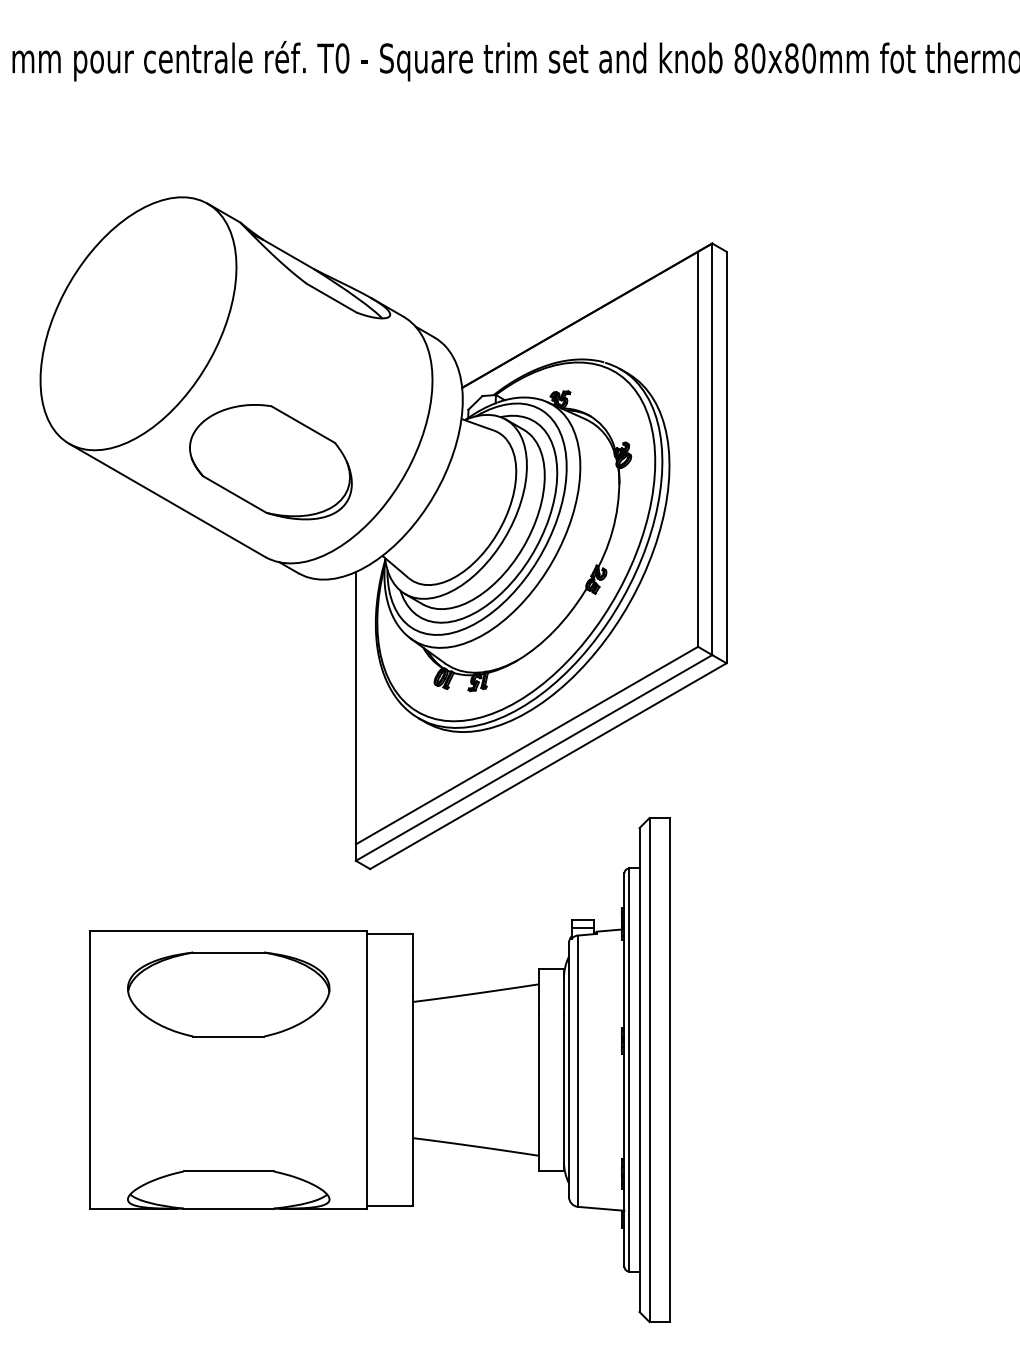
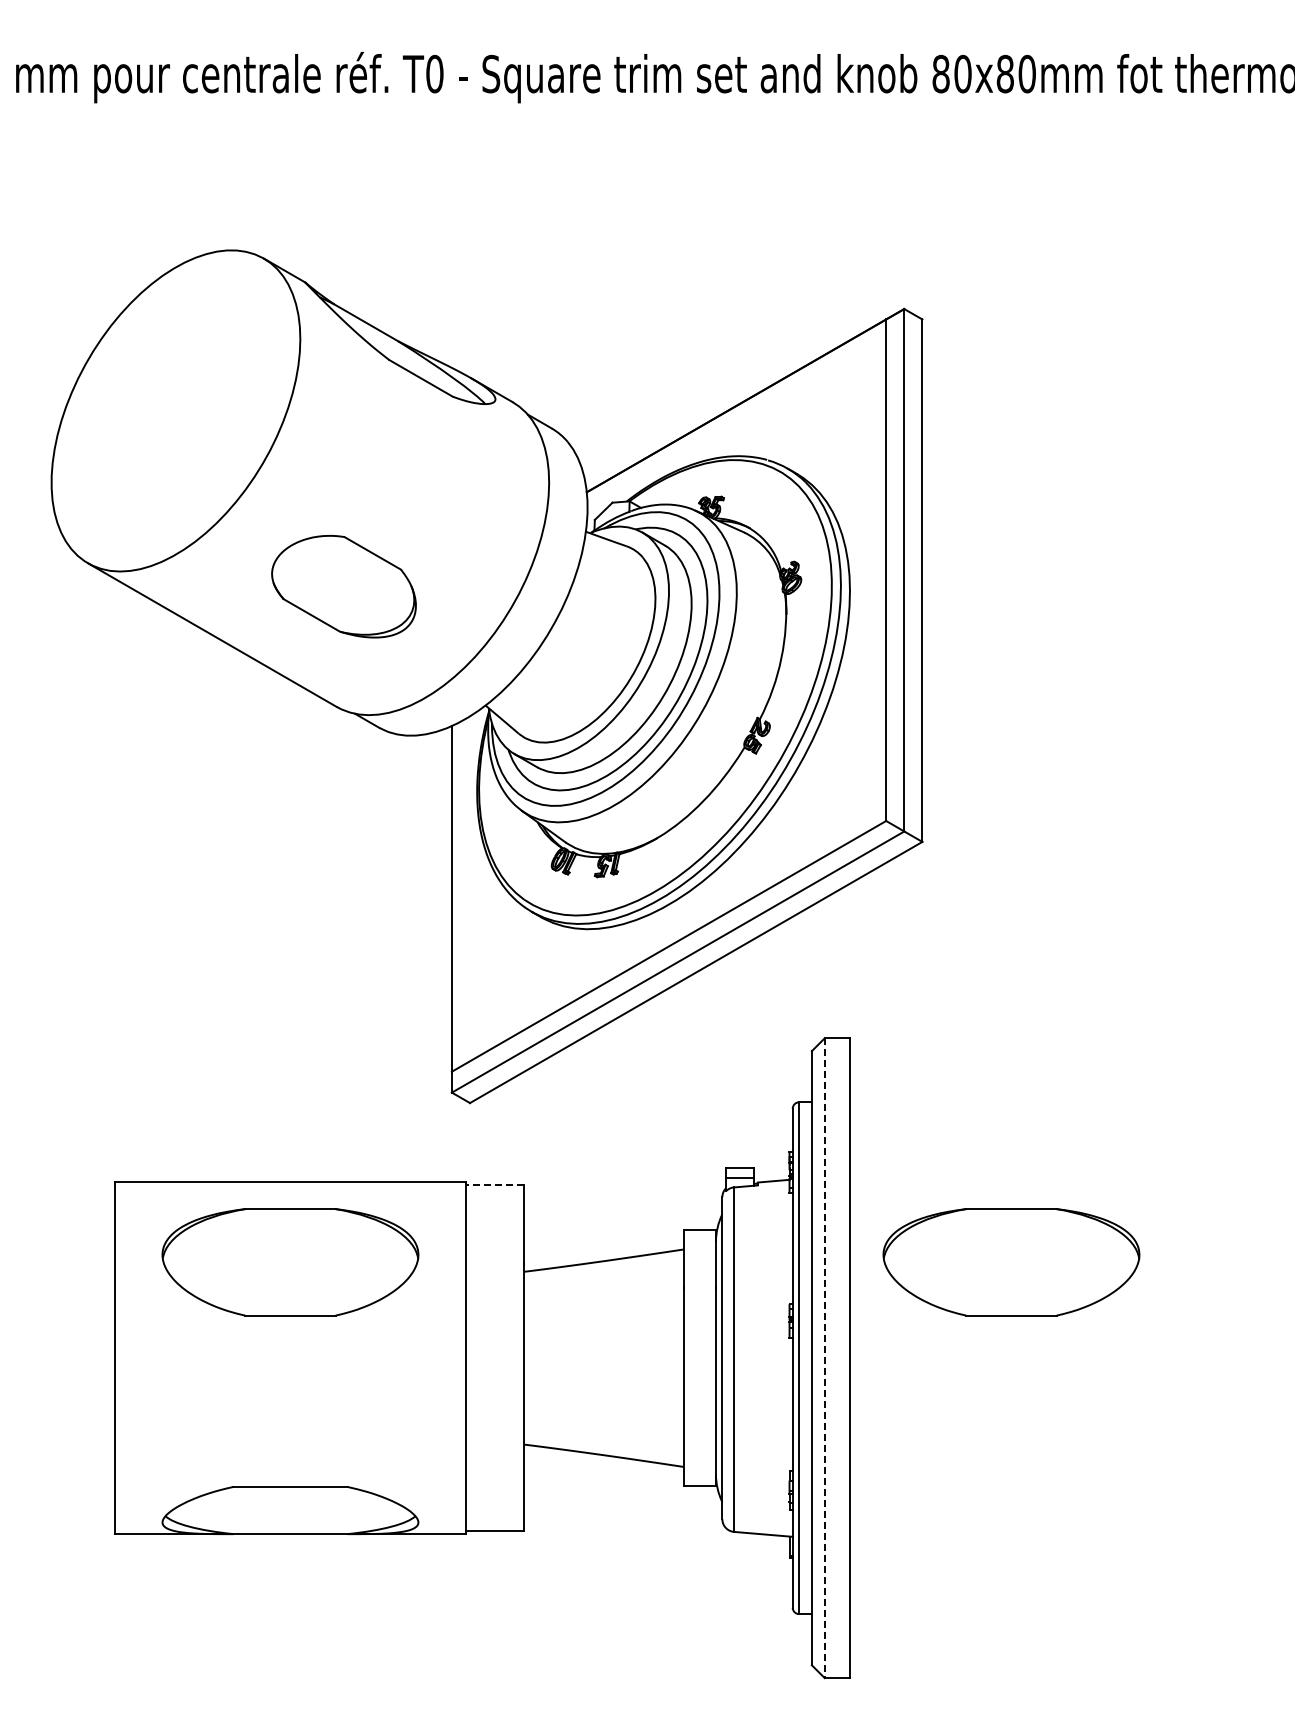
part: (270, 462) -> (343, 586), size x0.7
line: (390, 933) -> (495, 1185), solid -> dashed
part: (796, 994) -> (1011, 1262), added
line: (649, 1070) -> (824, 1358), solid -> dashed

